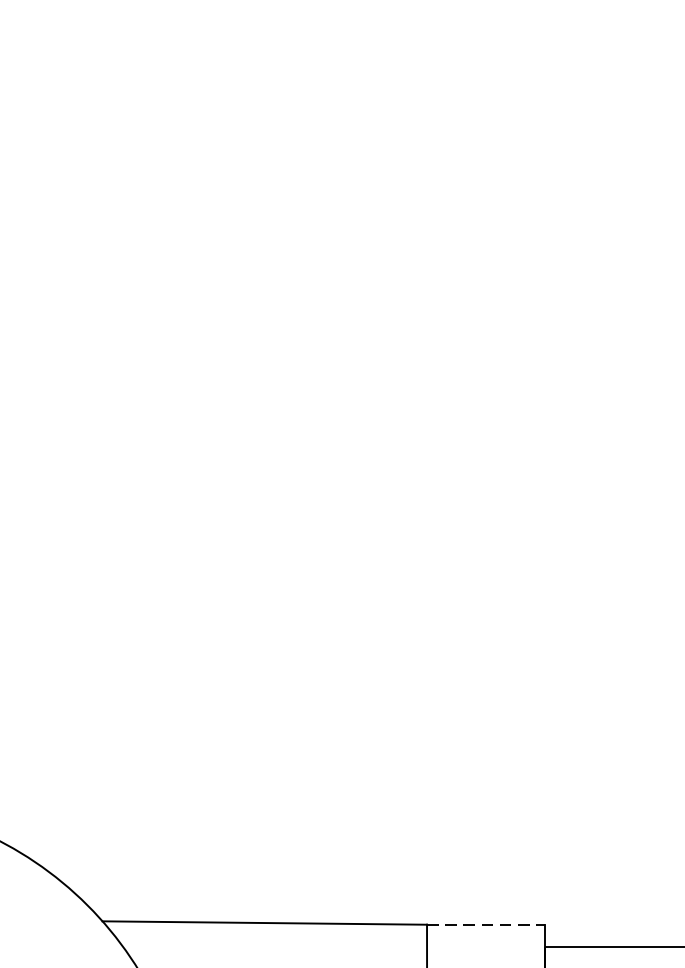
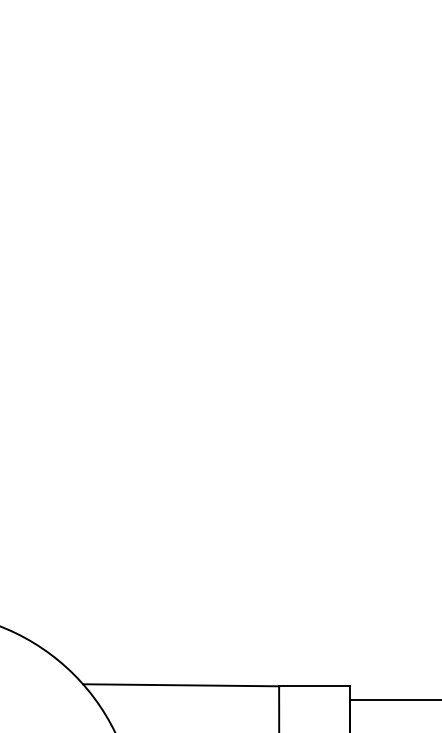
line: (485, 925) -> (314, 686), dashed -> solid

